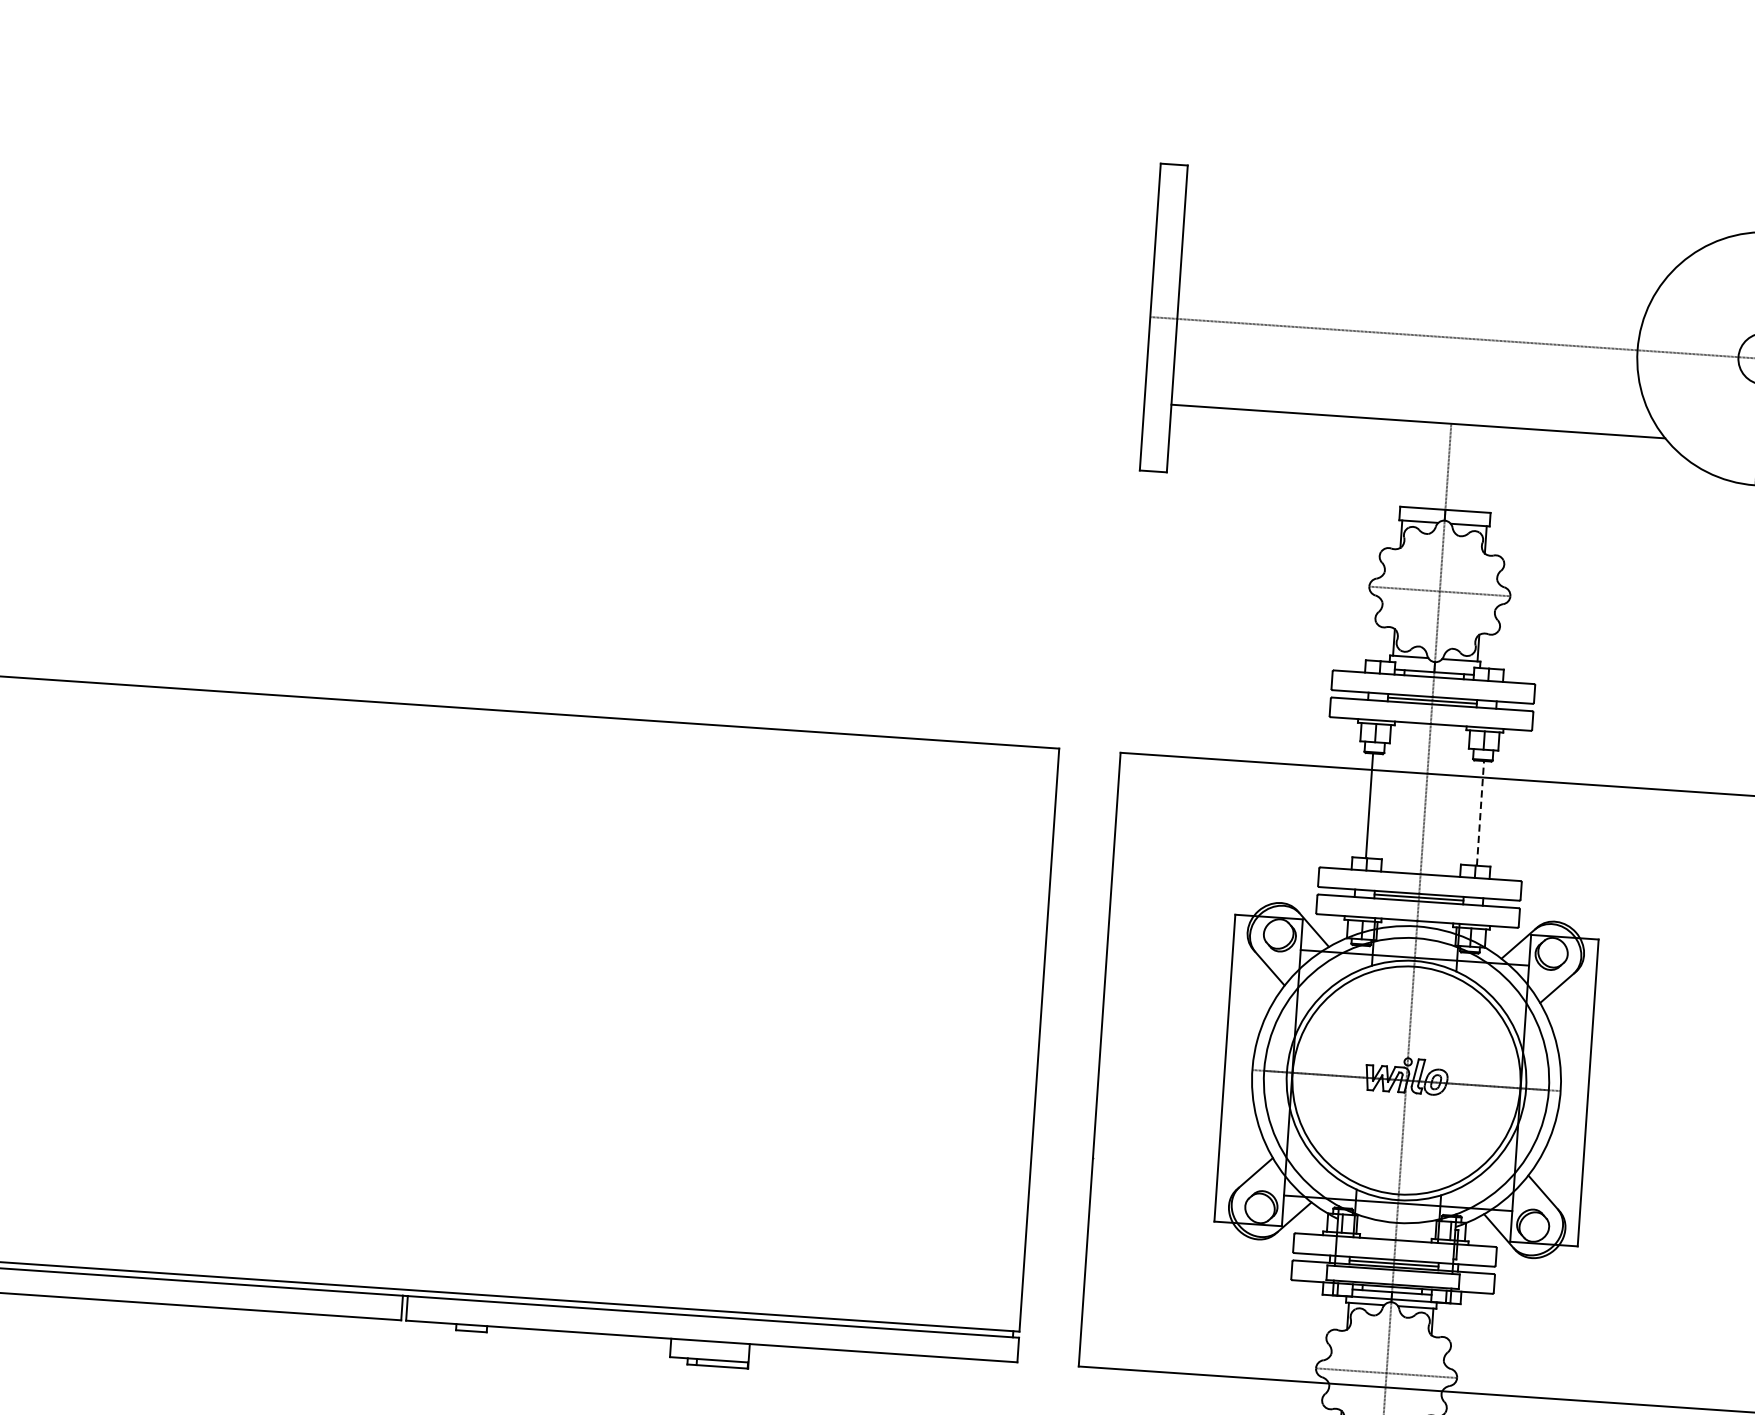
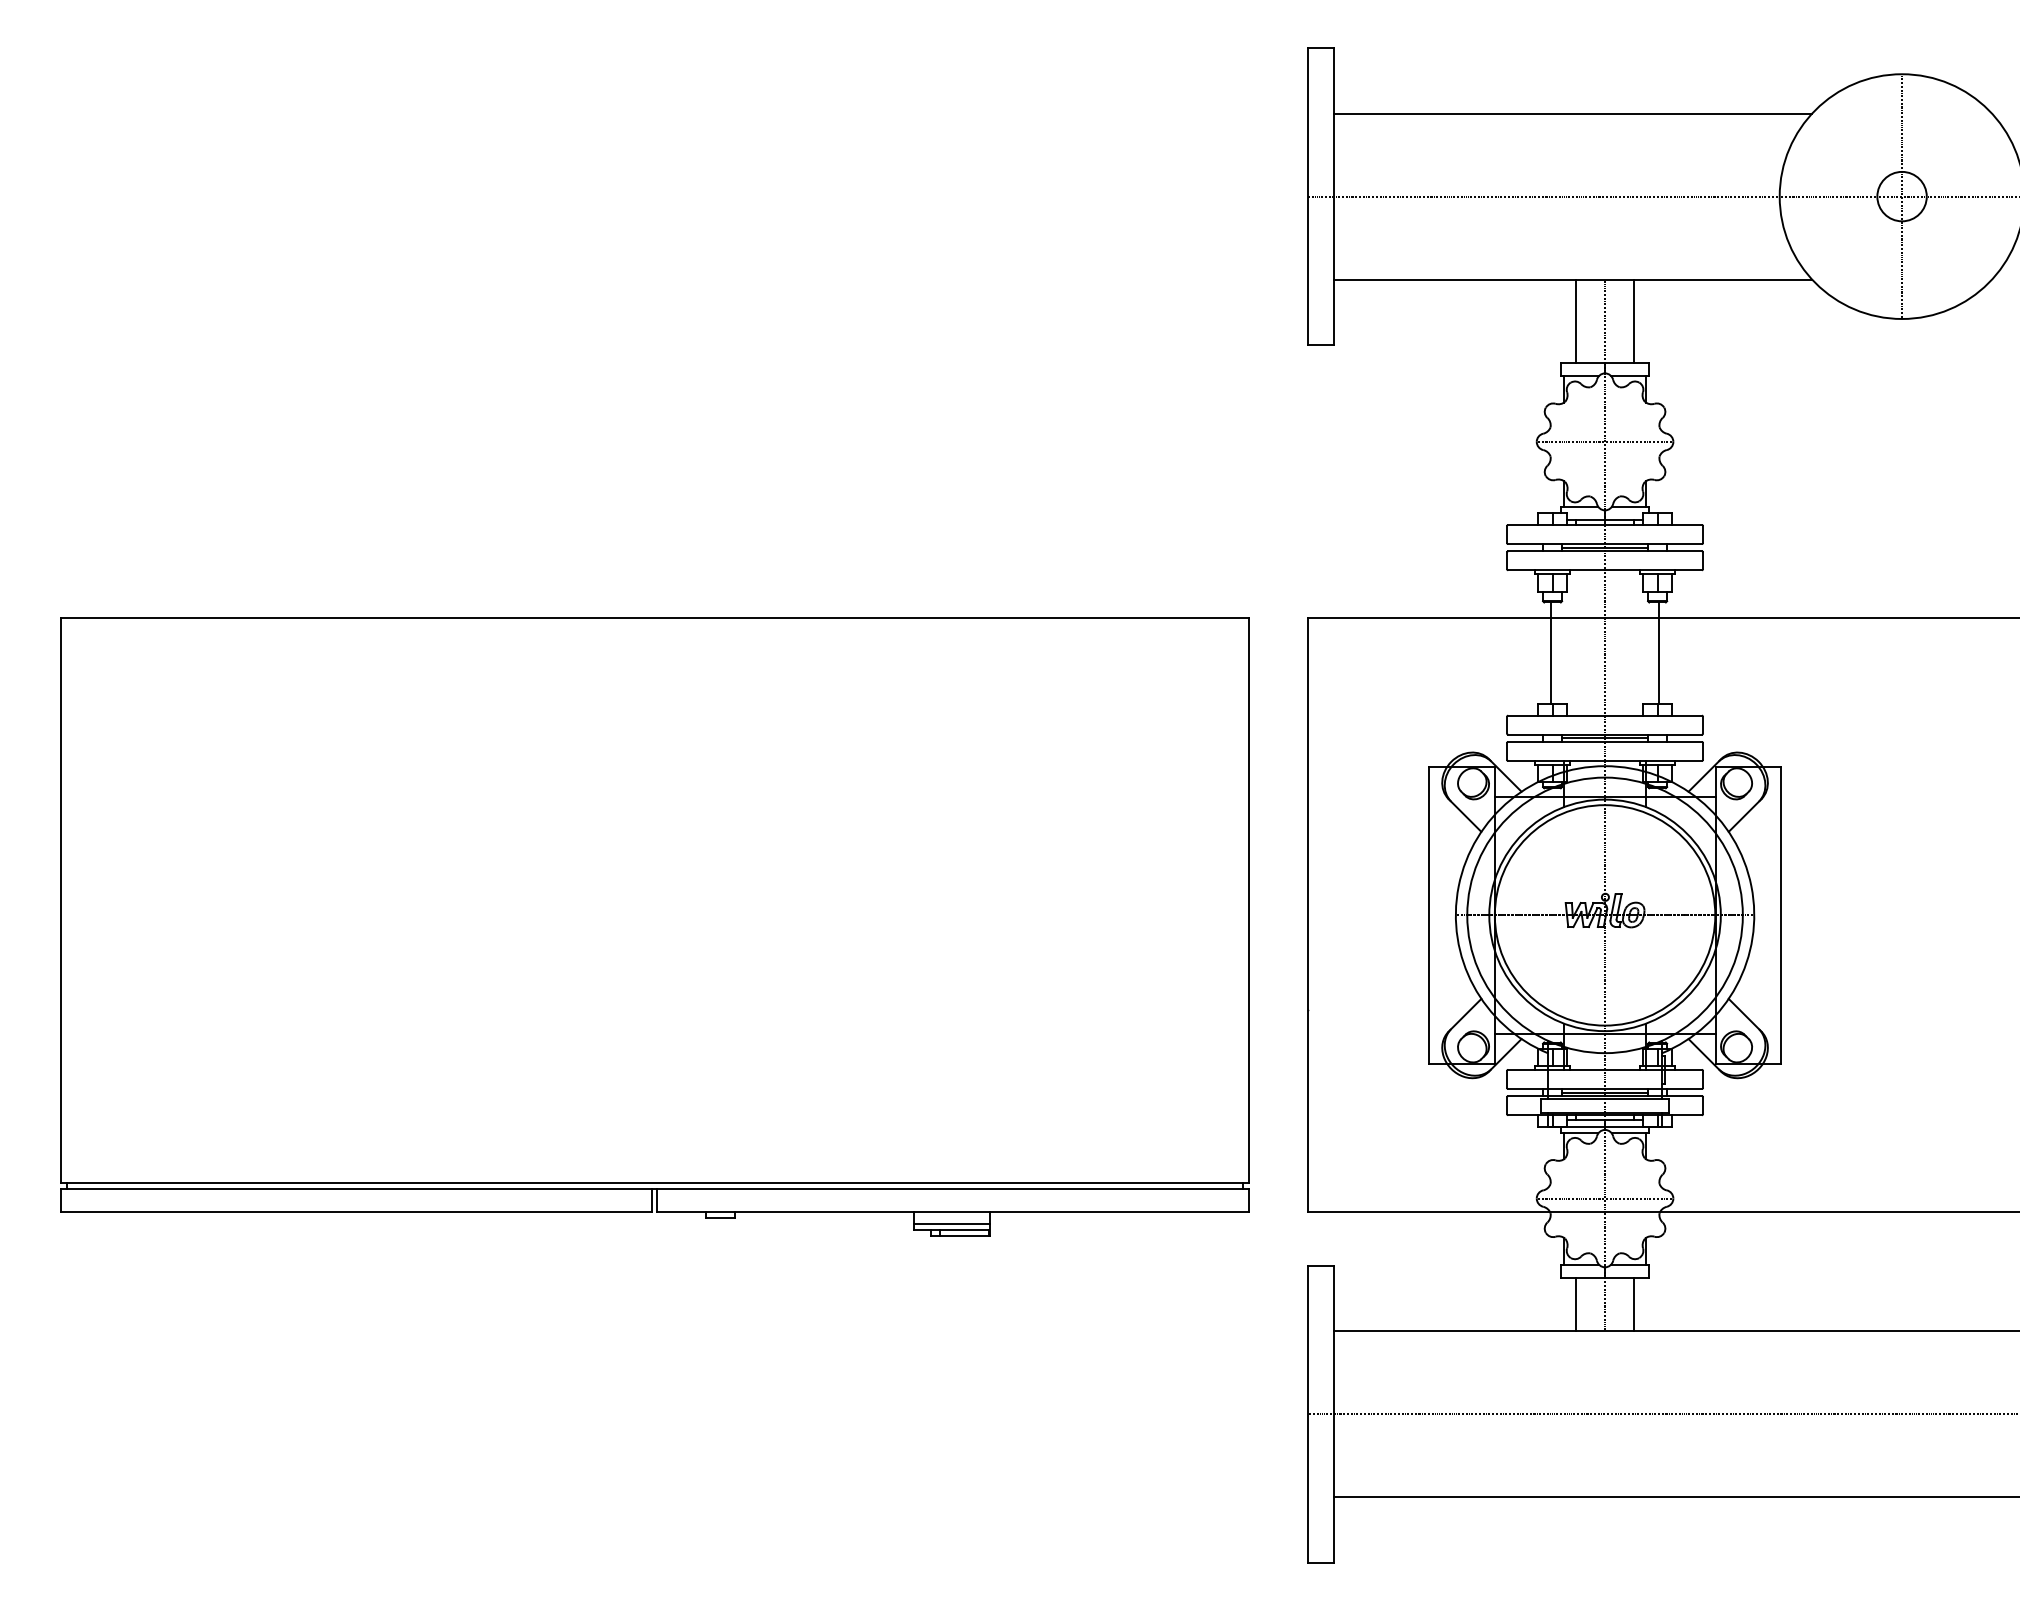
line: (1430, 249) -> (1573, 113), added
line: (1418, 463) -> (1576, 320), added
line: (1477, 467) -> (1633, 320), added
line: (1480, 813) -> (1658, 653), dashed -> solid
line: (709, 1353) -> (951, 1224), added

